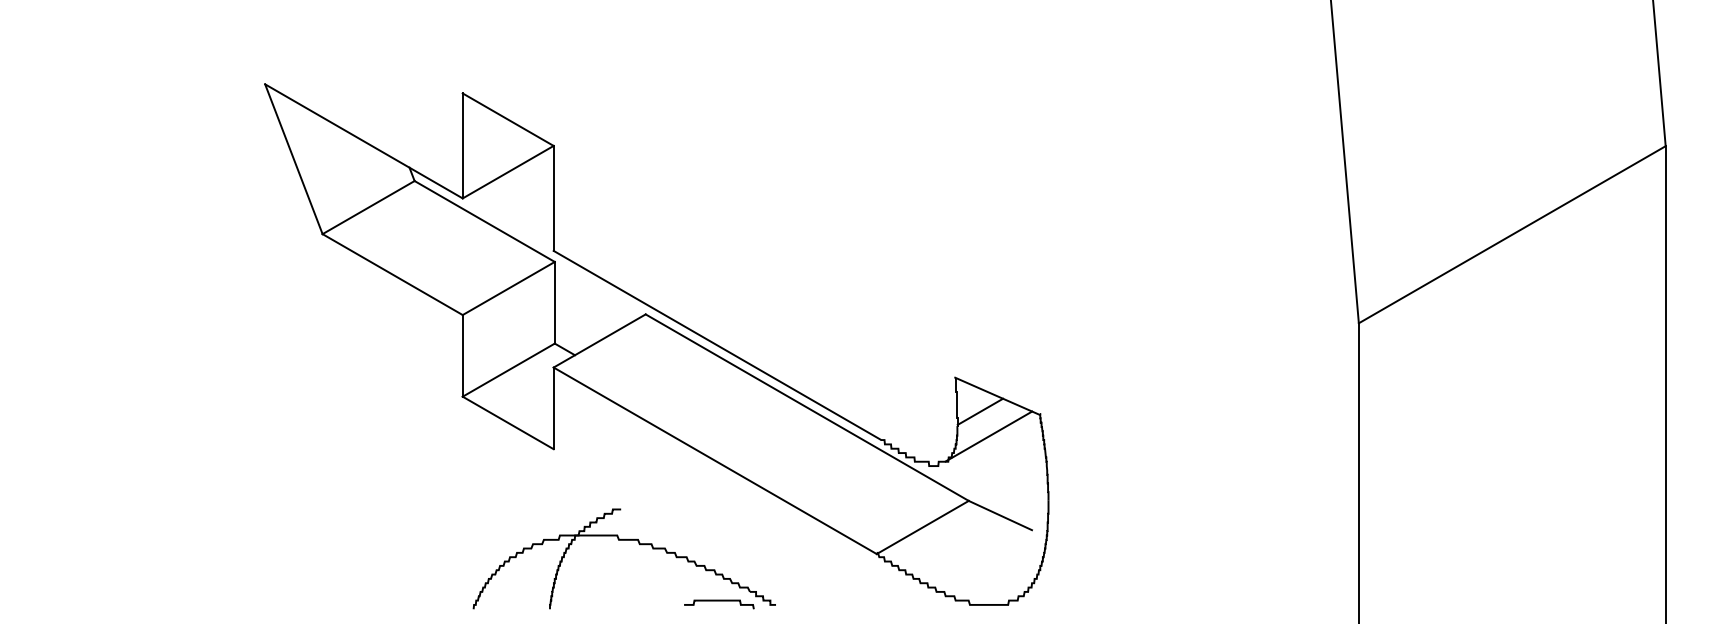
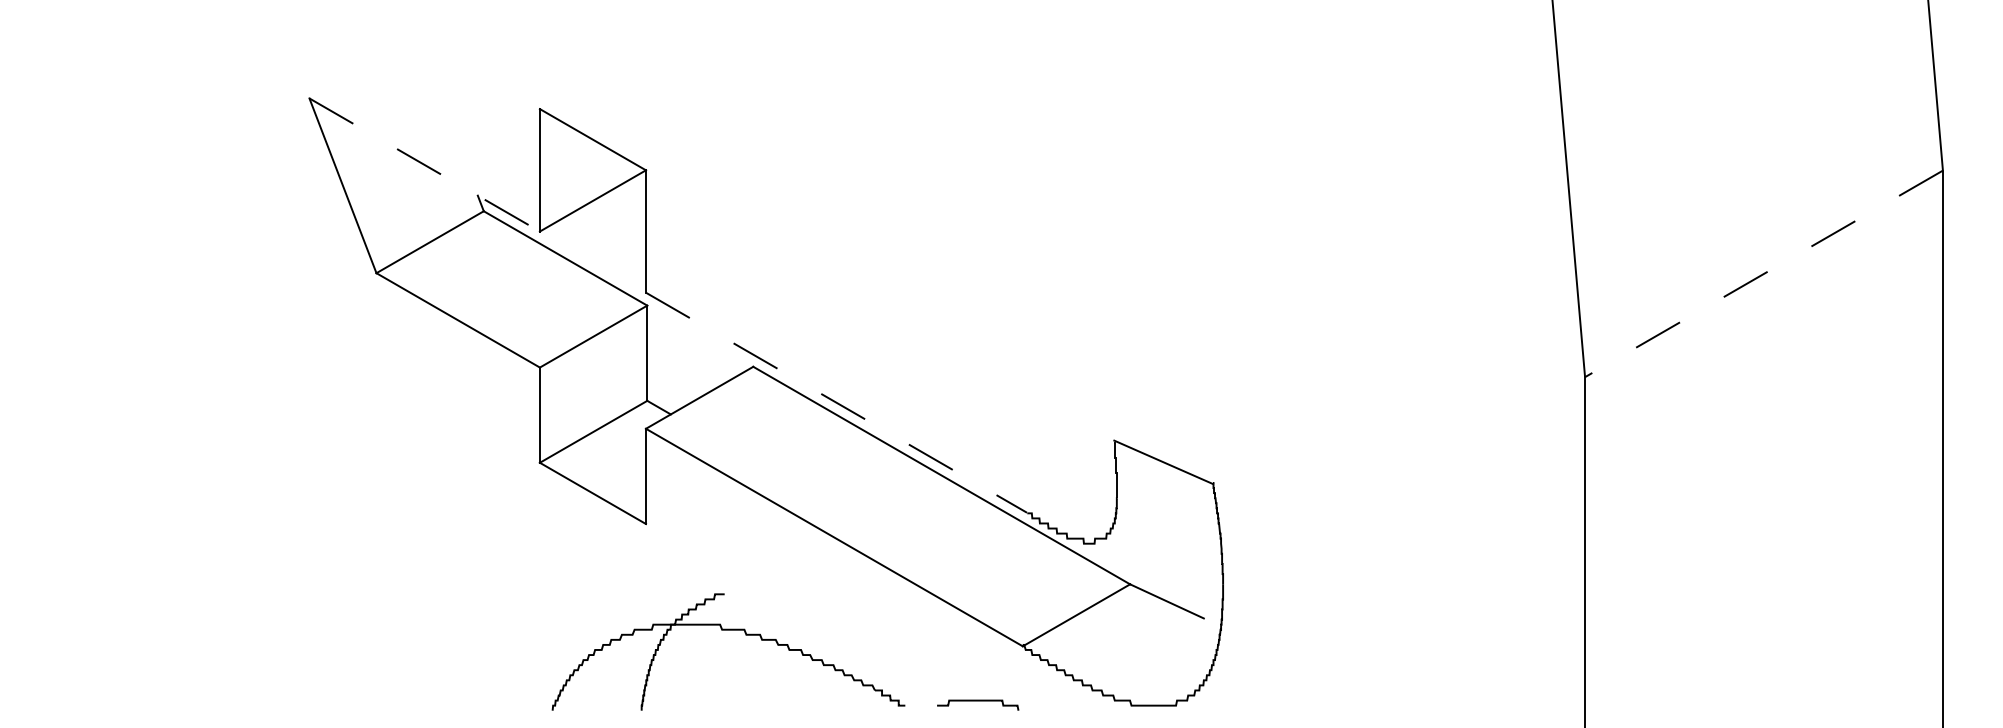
line: (364, 141) -> (425, 165), solid -> dashed
line: (1512, 234) -> (1764, 273), solid -> dashed
line: (717, 345) -> (836, 402), solid -> dashed
line: (980, 411) -> (1143, 480), removed
line: (988, 436) -> (1153, 509), removed
curve: (719, 601) -> (978, 701), moved

